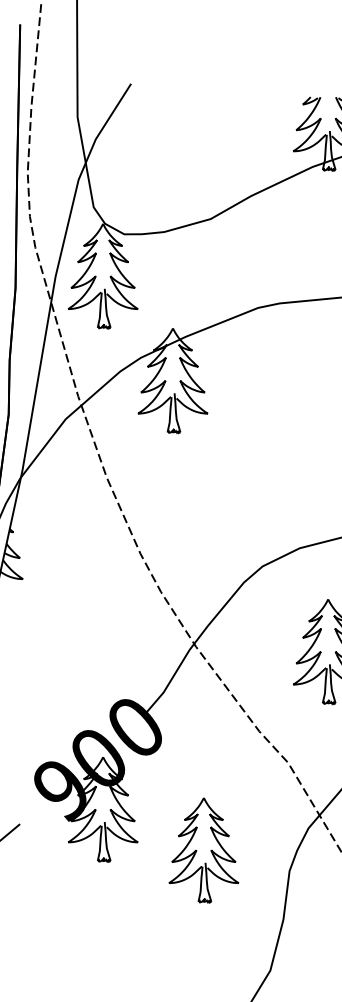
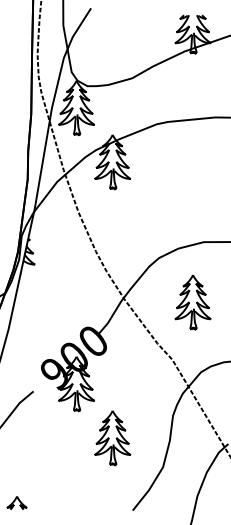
part: (203, 851) -> (112, 438), moved

